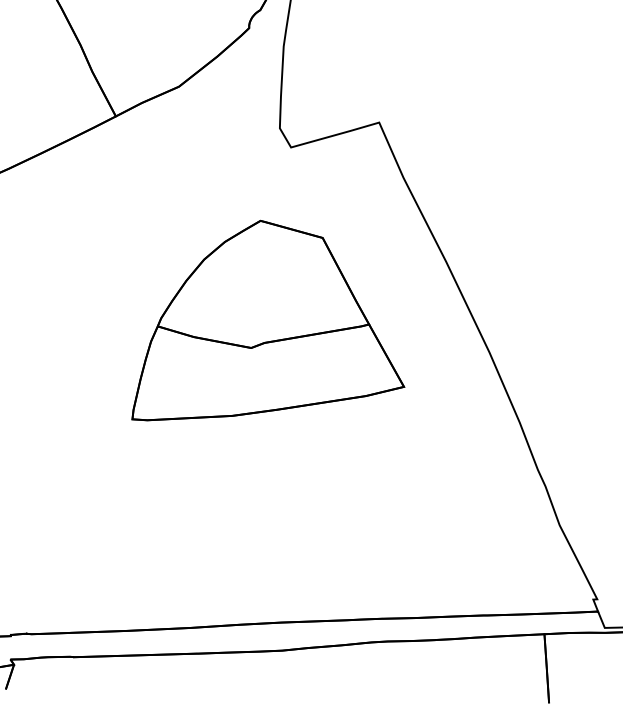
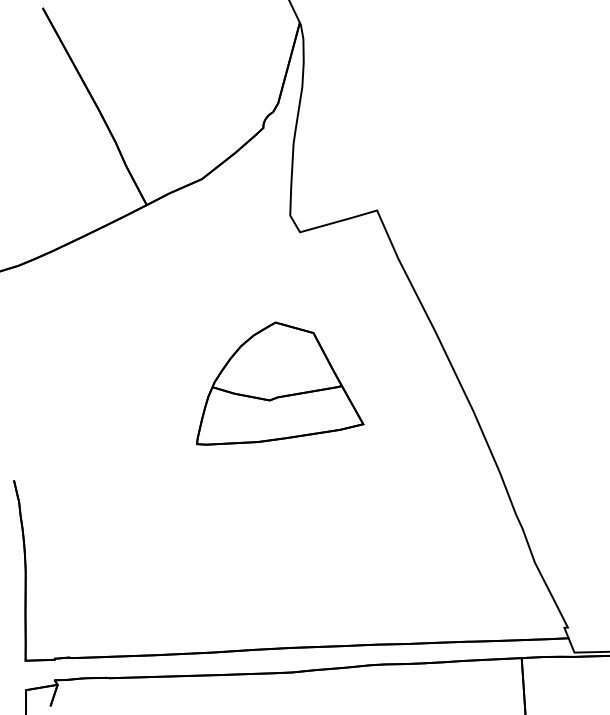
part: (268, 320) -> (280, 383), size x0.7

